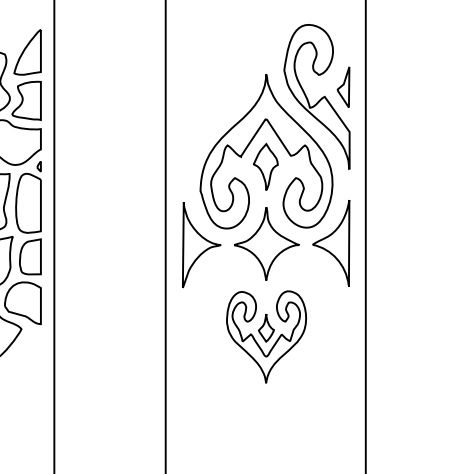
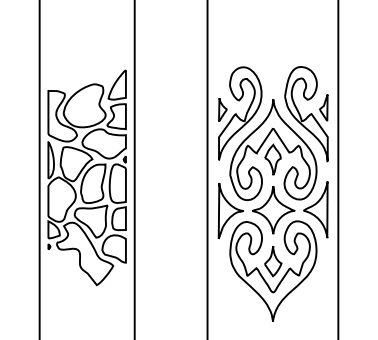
part: (216, 96) -> (240, 113), added
part: (266, 336) -> (273, 270), size x1.67

